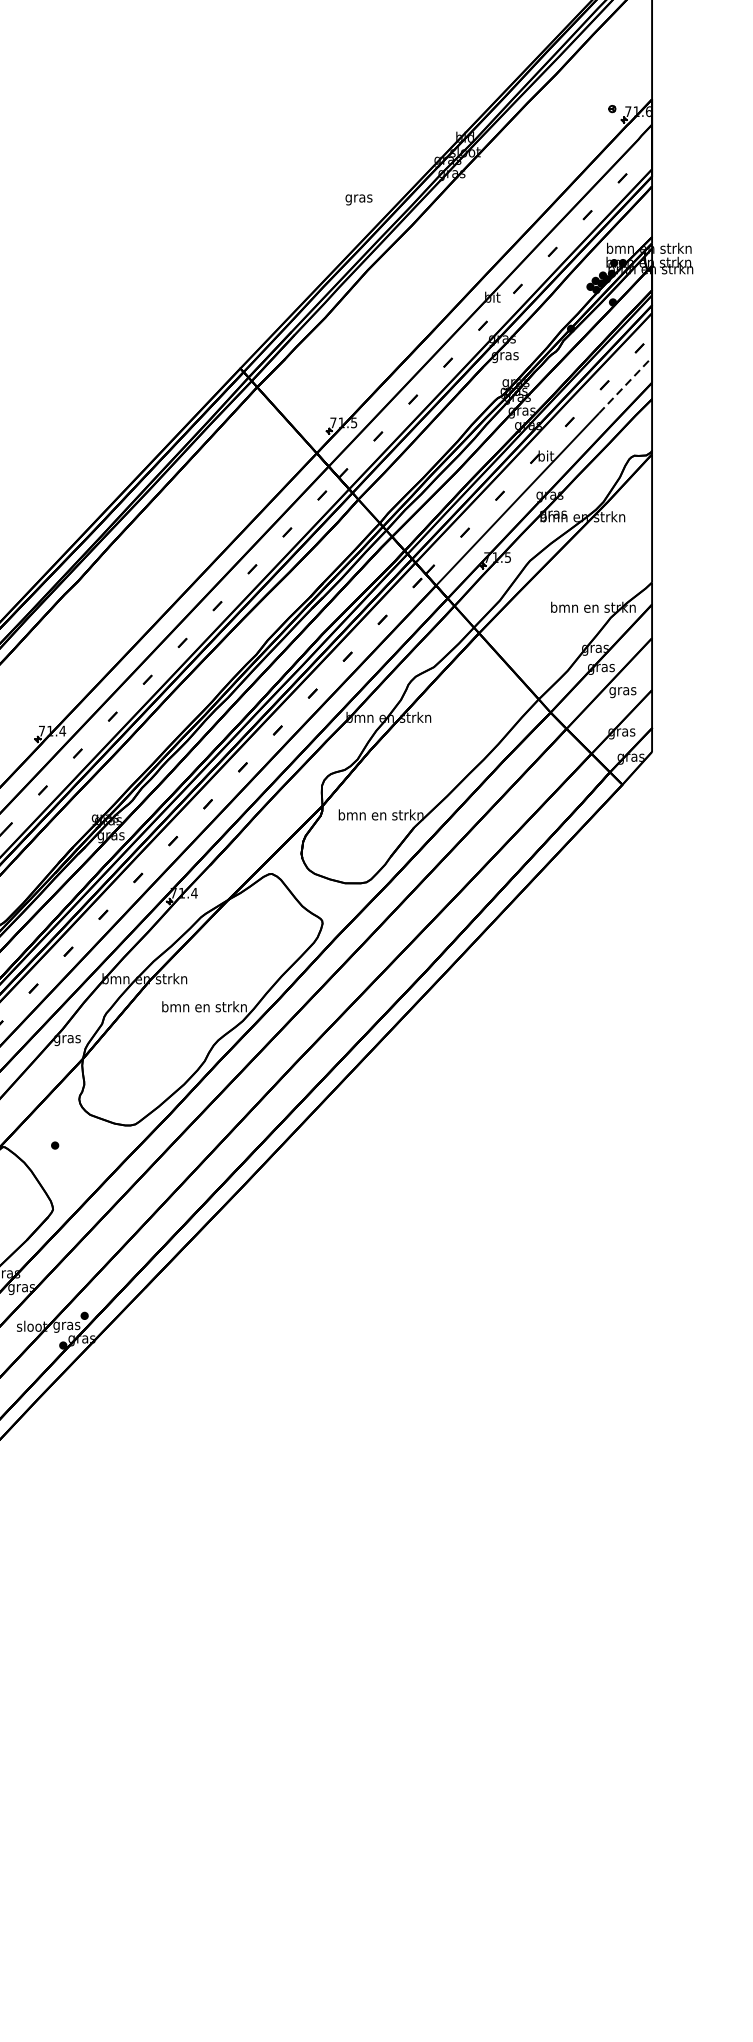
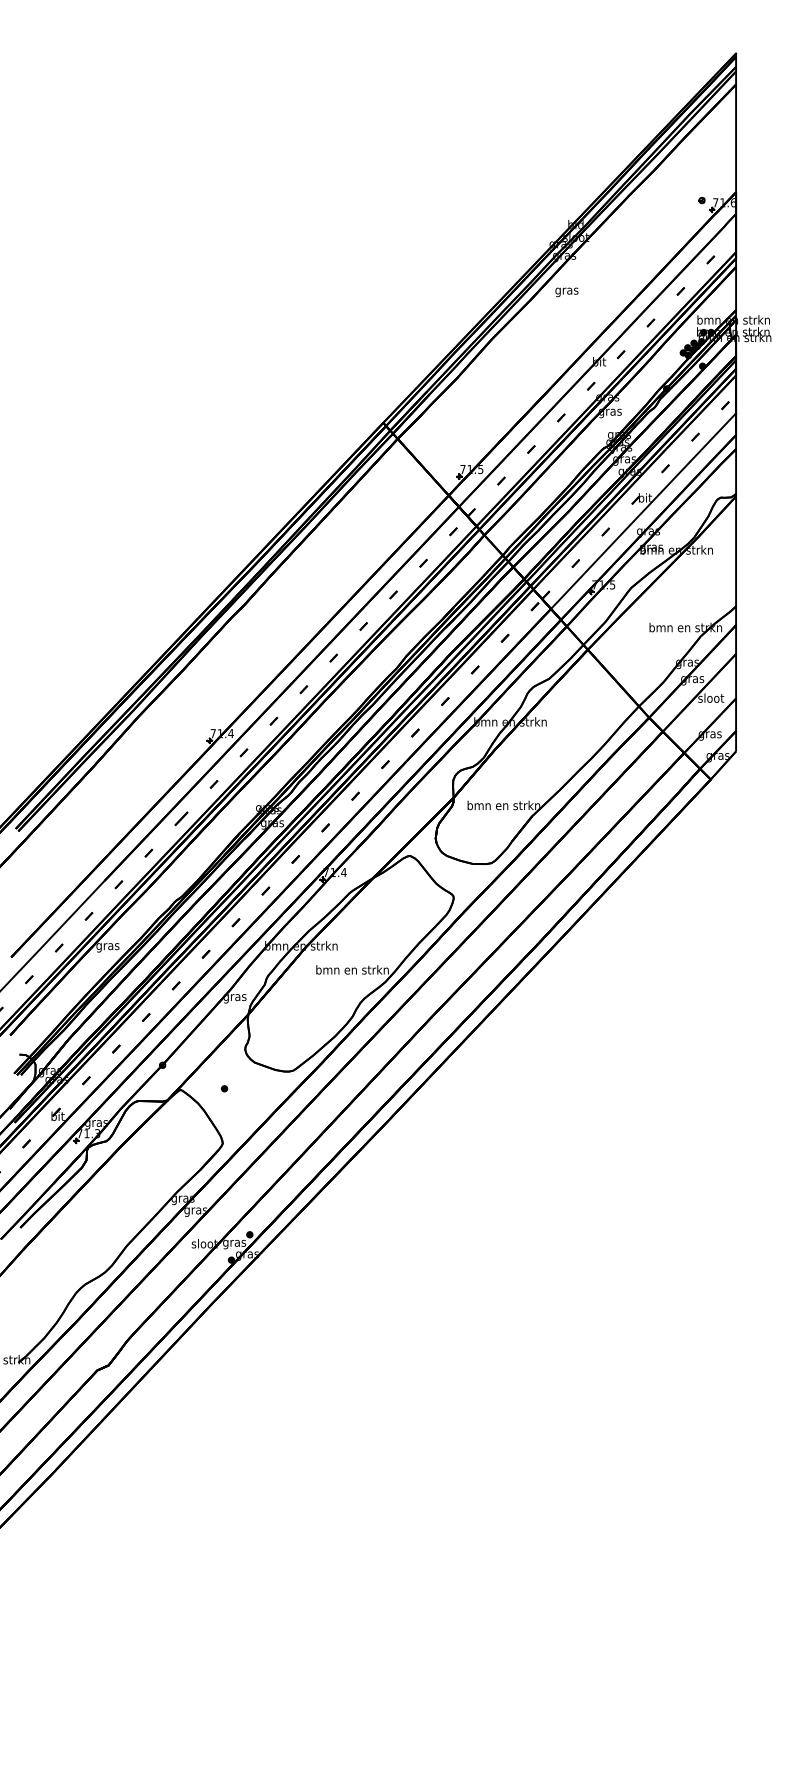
text: (358, 200) -> (566, 292), moved
line: (625, 384) -> (713, 436), dashed -> solid
text: (623, 691) -> (711, 699), gras -> sloot

